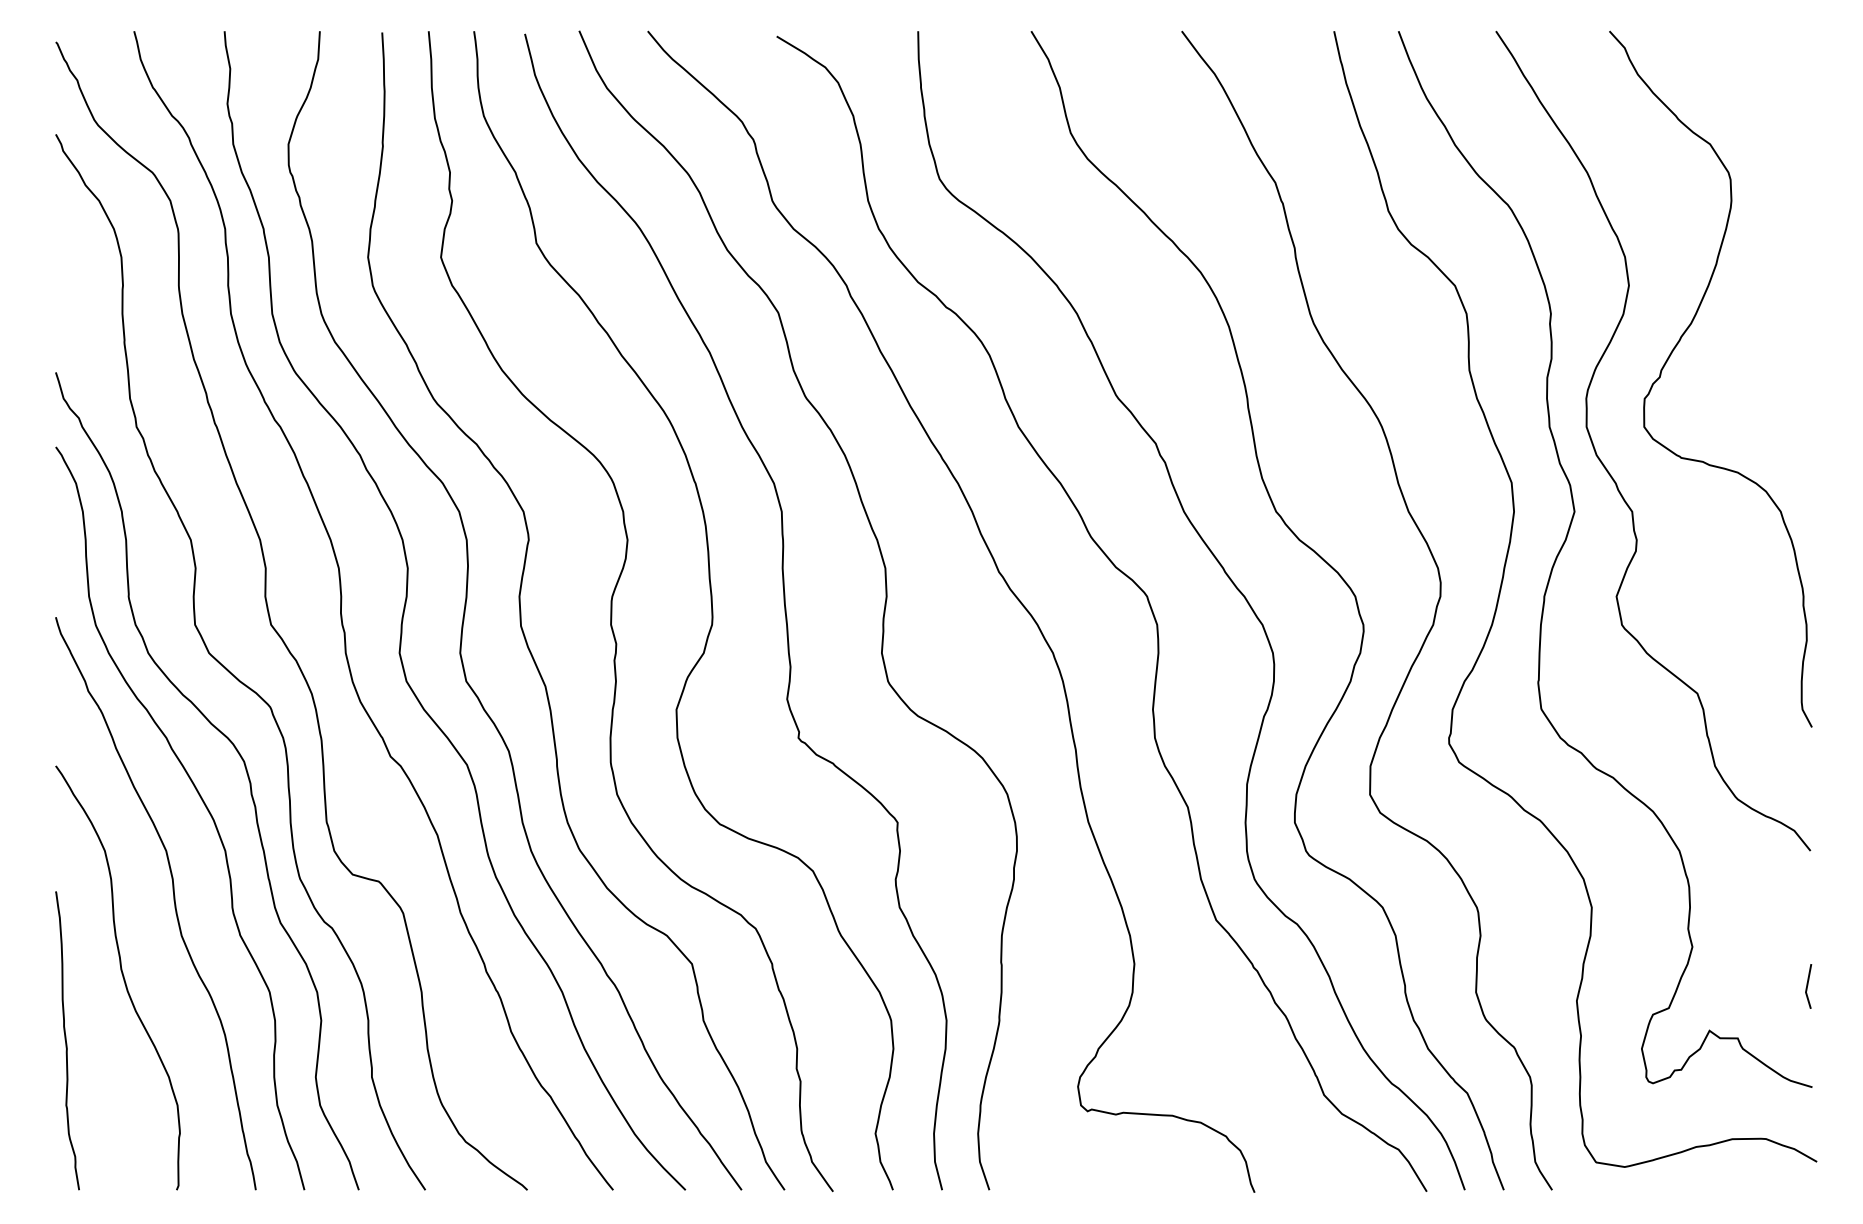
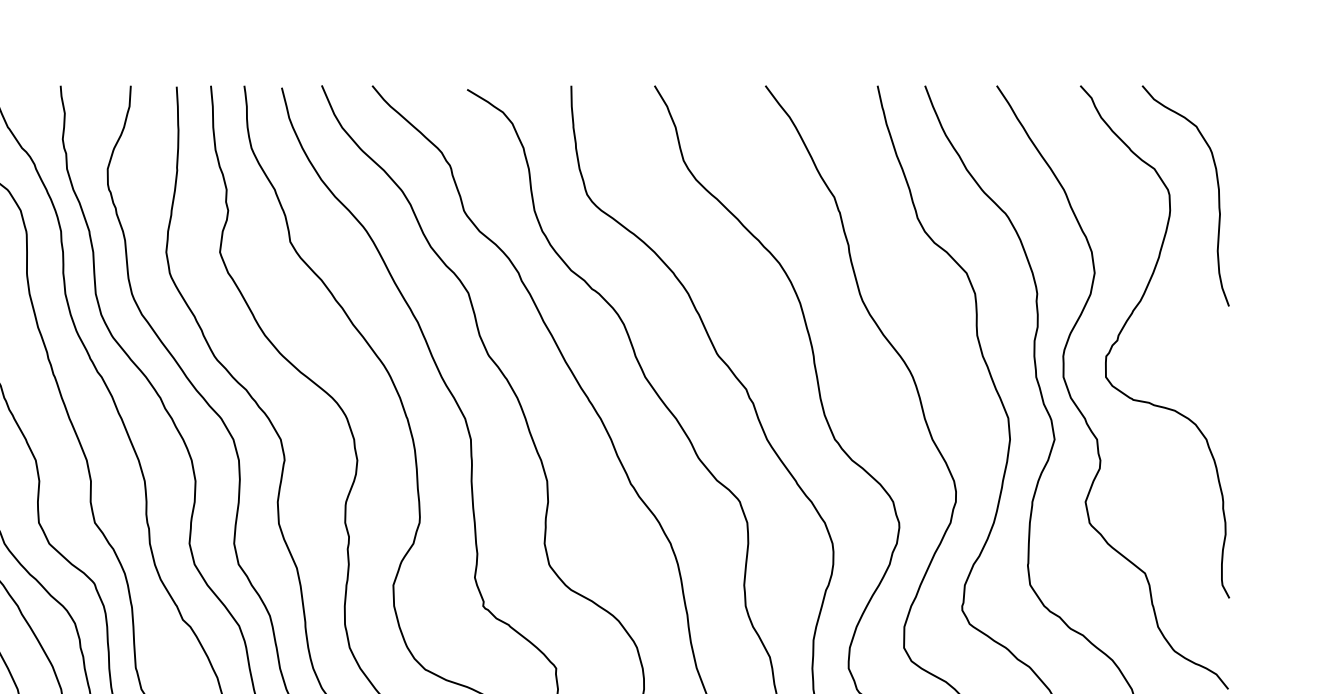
curve: (1796, 174) -> (1218, 191), added

